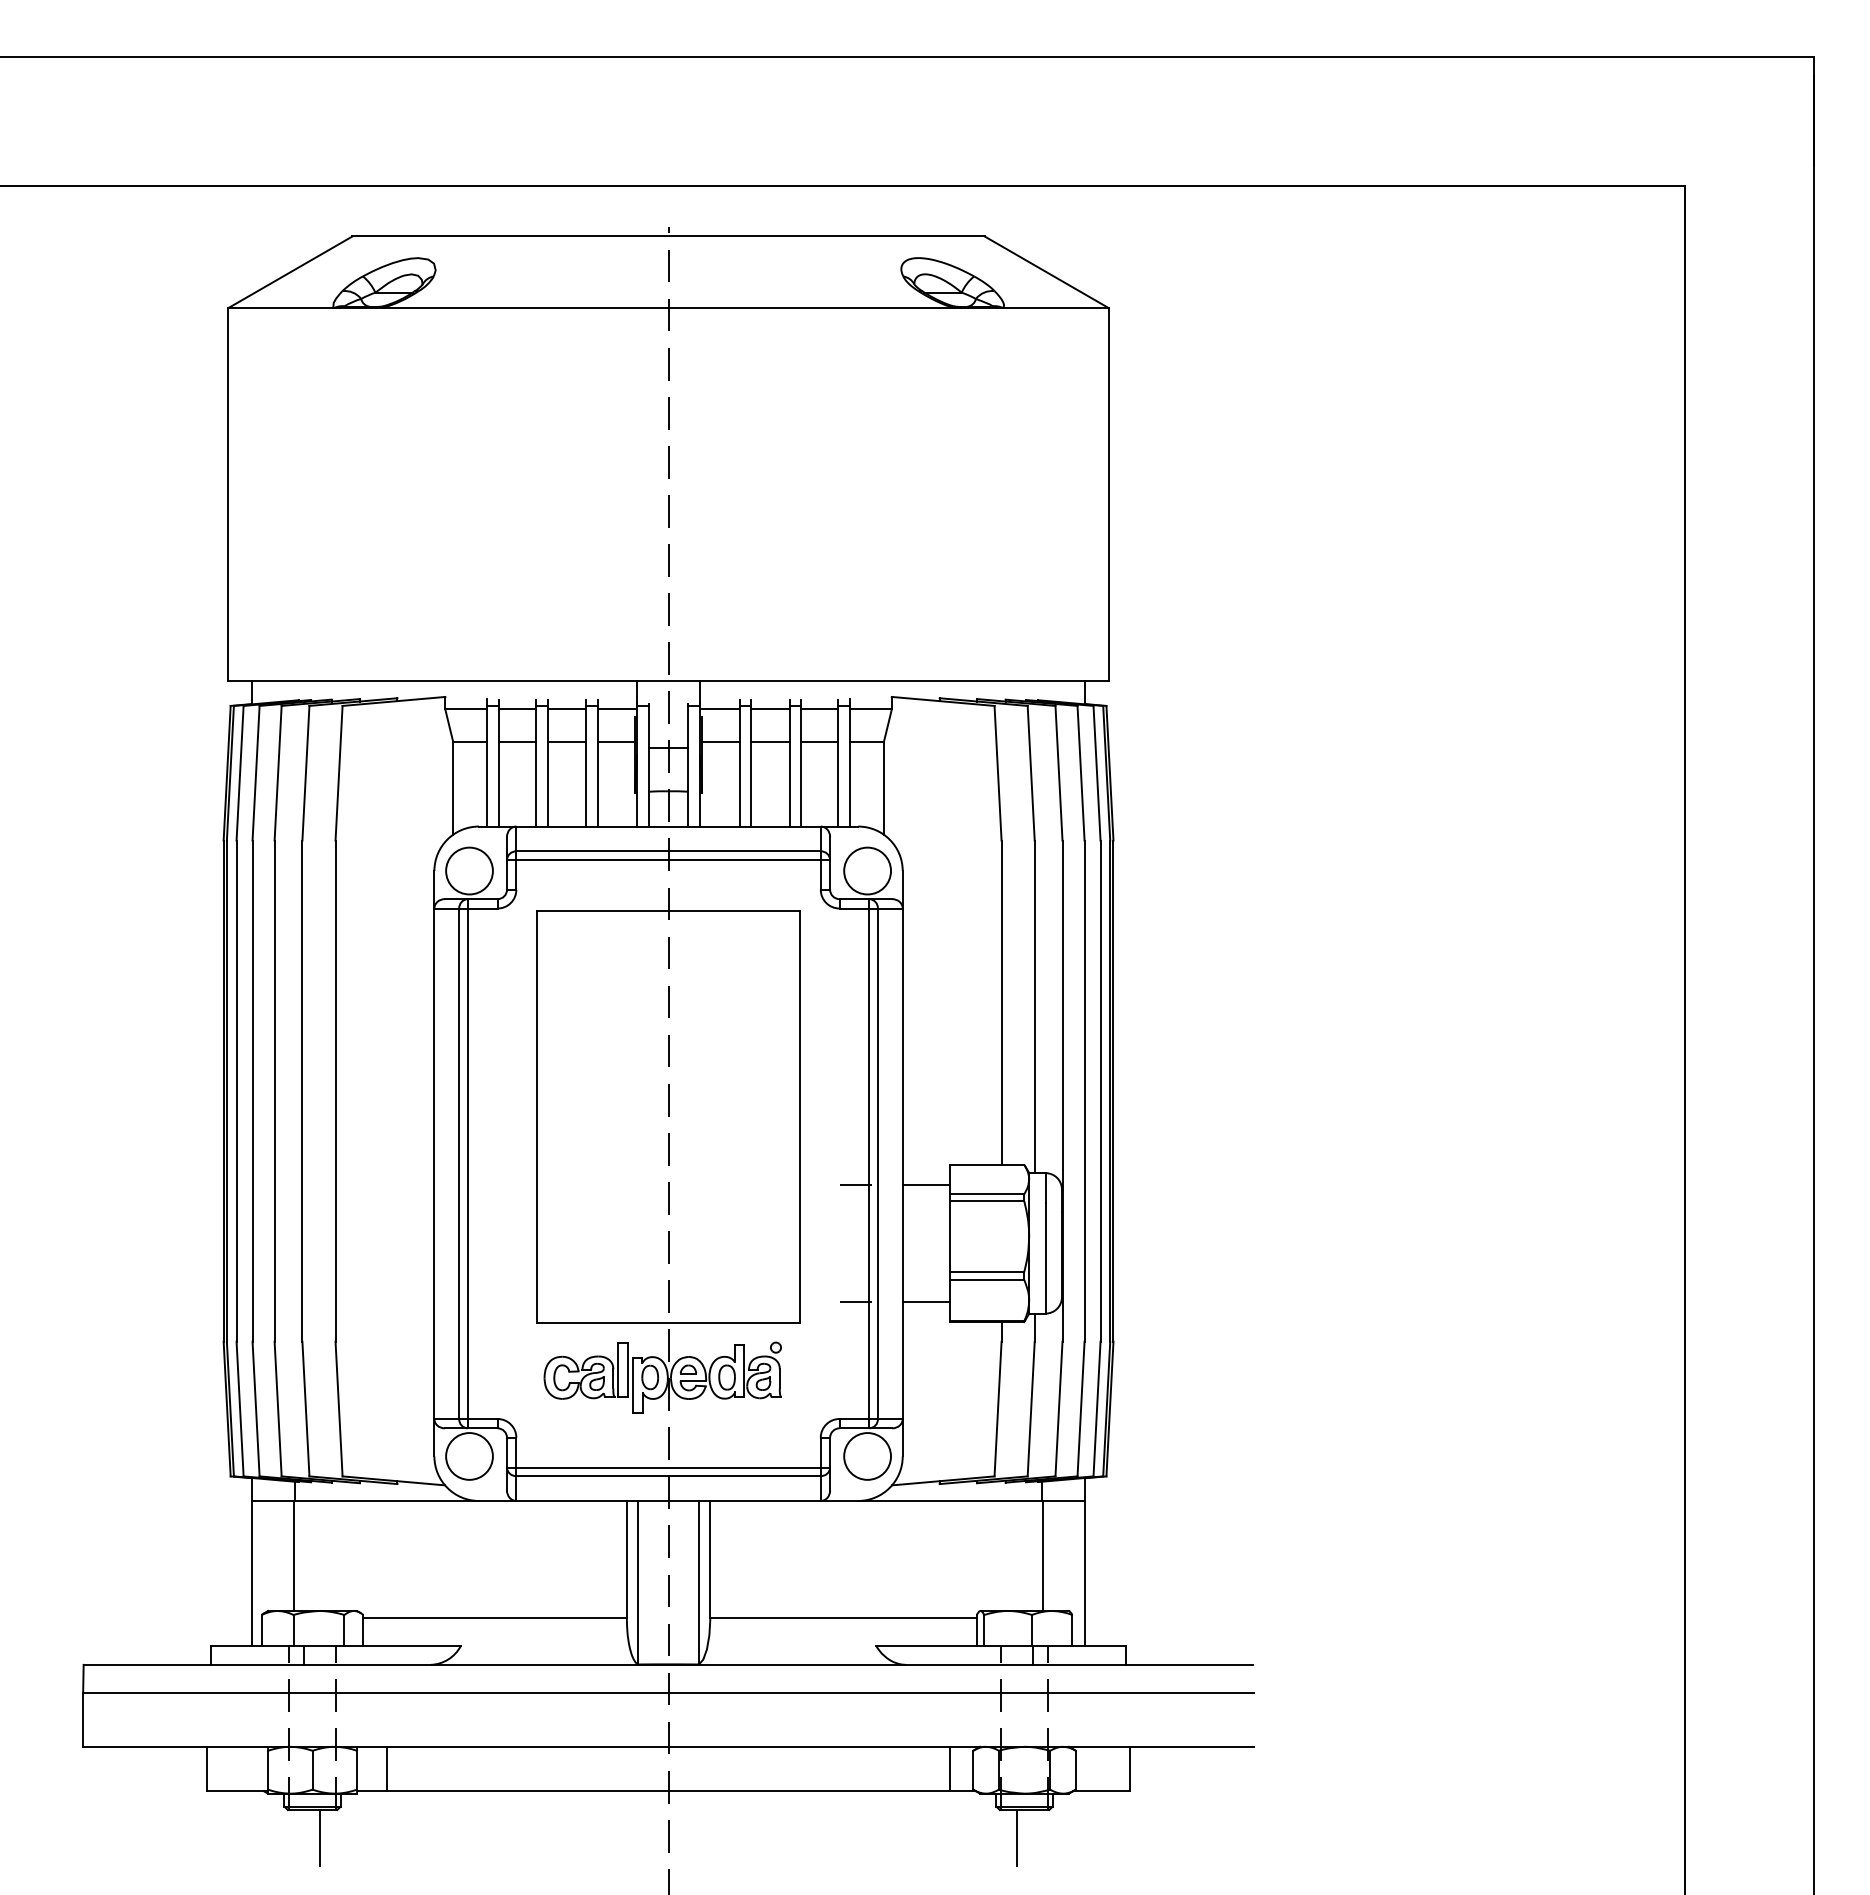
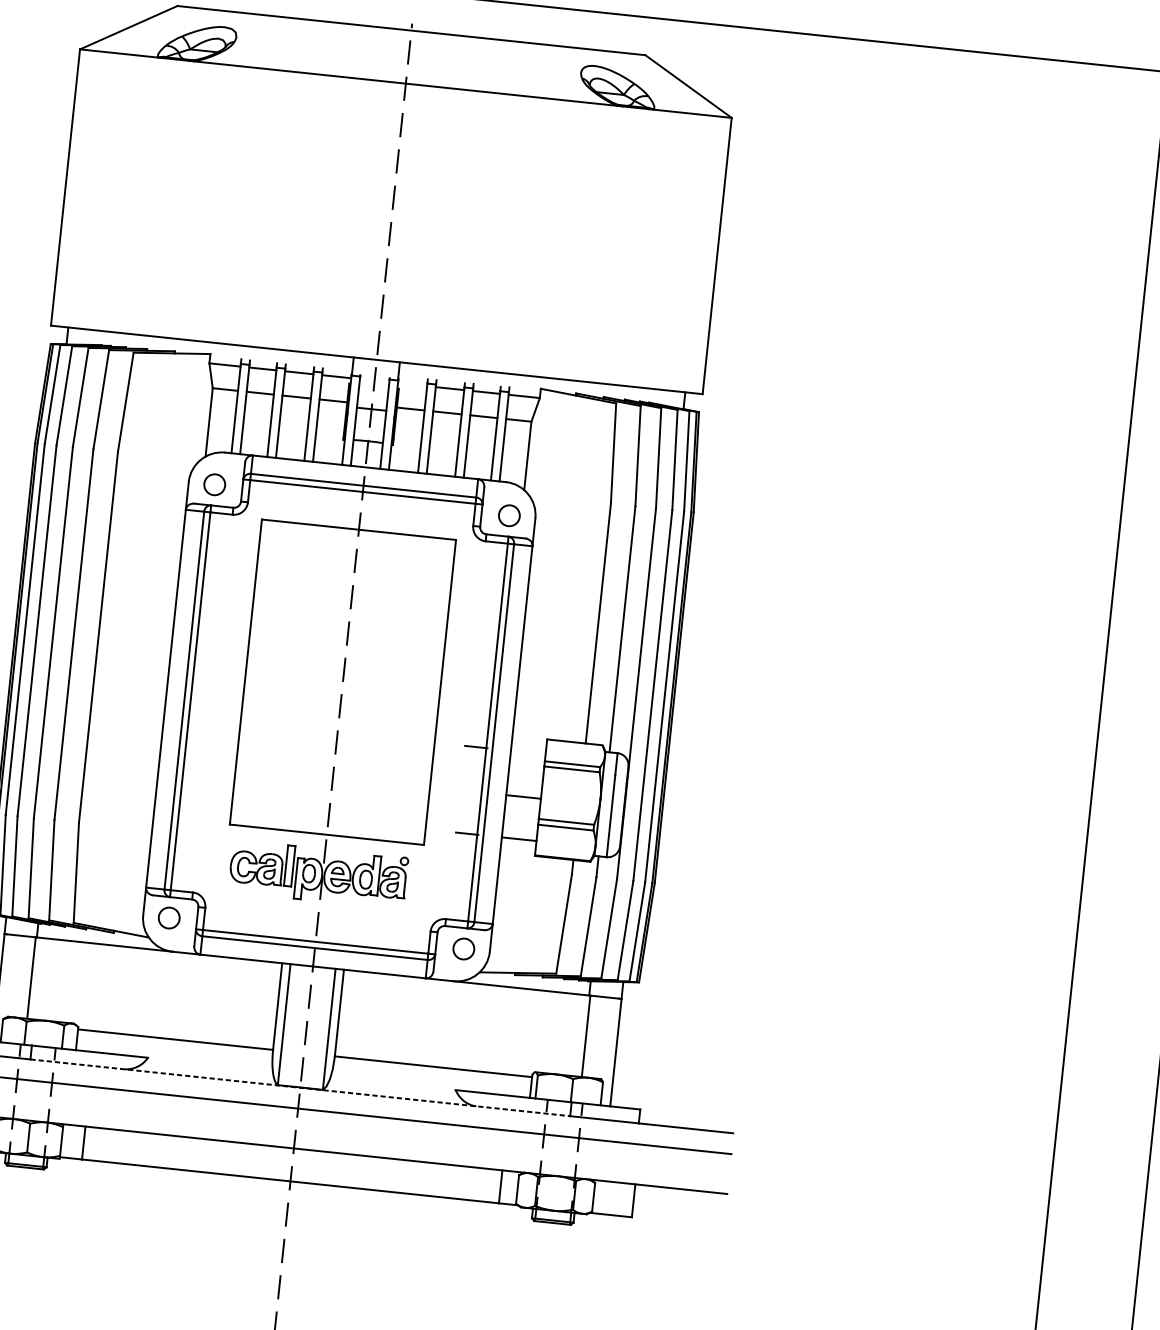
line: (720, 709) -> (413, 384), removed
circle: (469, 870) -> (214, 484), size x0.6
circle: (867, 870) -> (509, 515), size x0.6
line: (925, 1184) -> (523, 796), moved
circle: (469, 1456) -> (169, 918), size x0.6
circle: (867, 1456) -> (463, 949), size x0.6
line: (668, 1664) -> (300, 1087), solid -> dashed
line: (320, 1838) -> (29, 1189), removed
line: (1017, 1838) -> (545, 1243), removed

